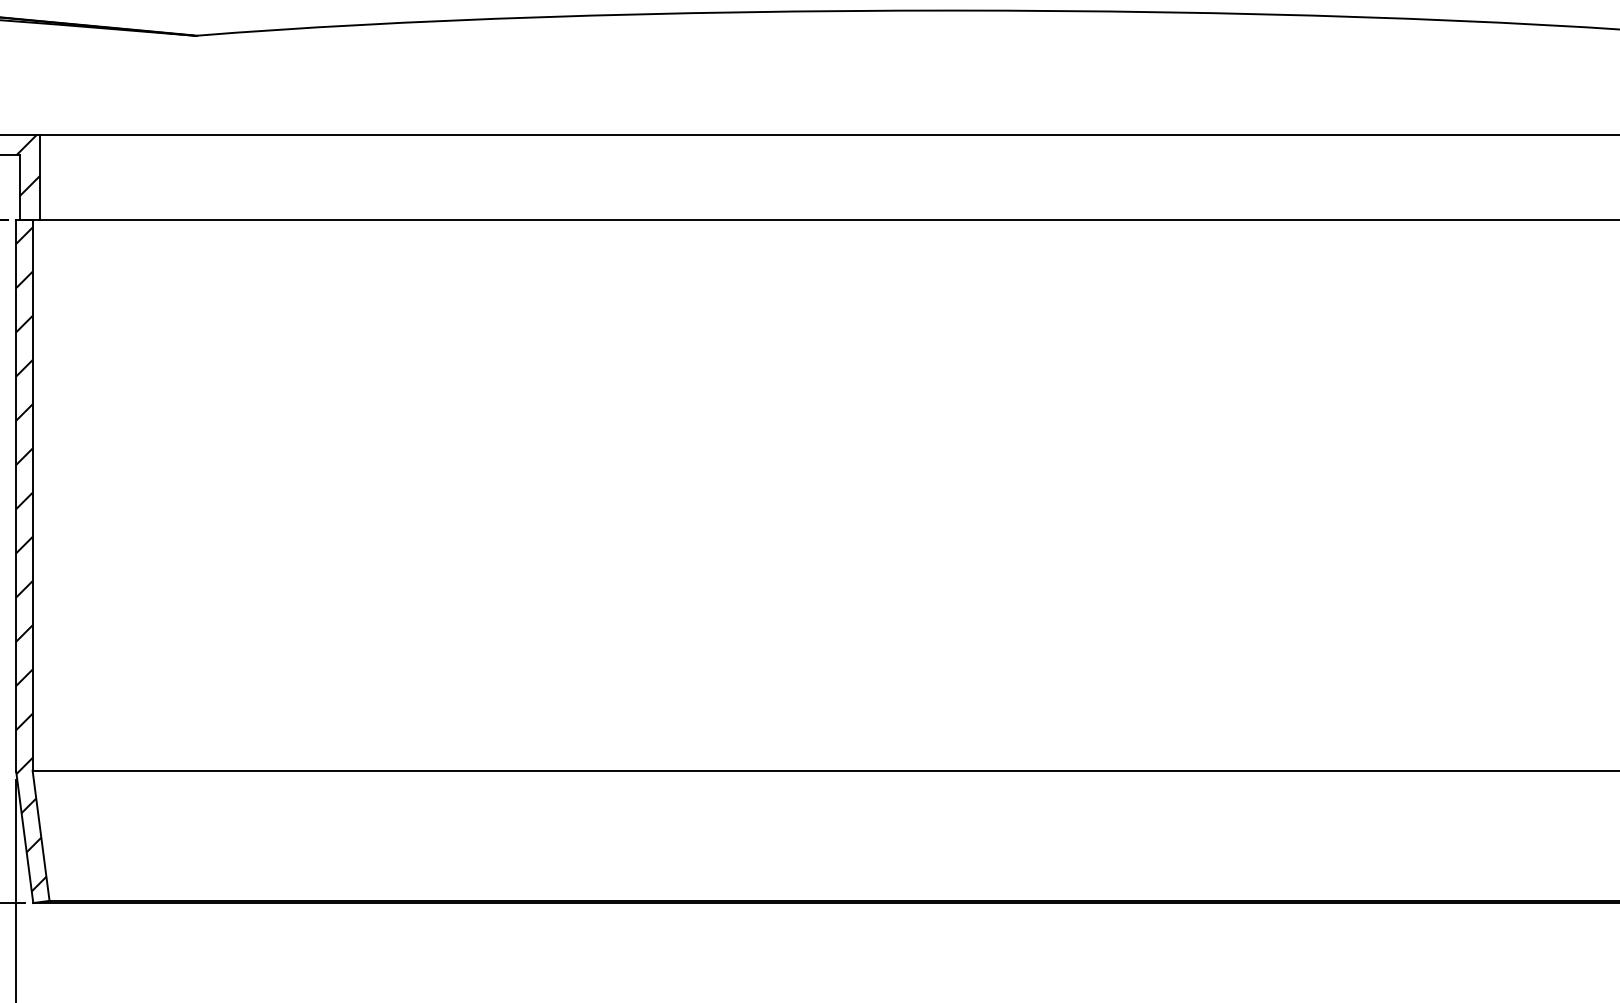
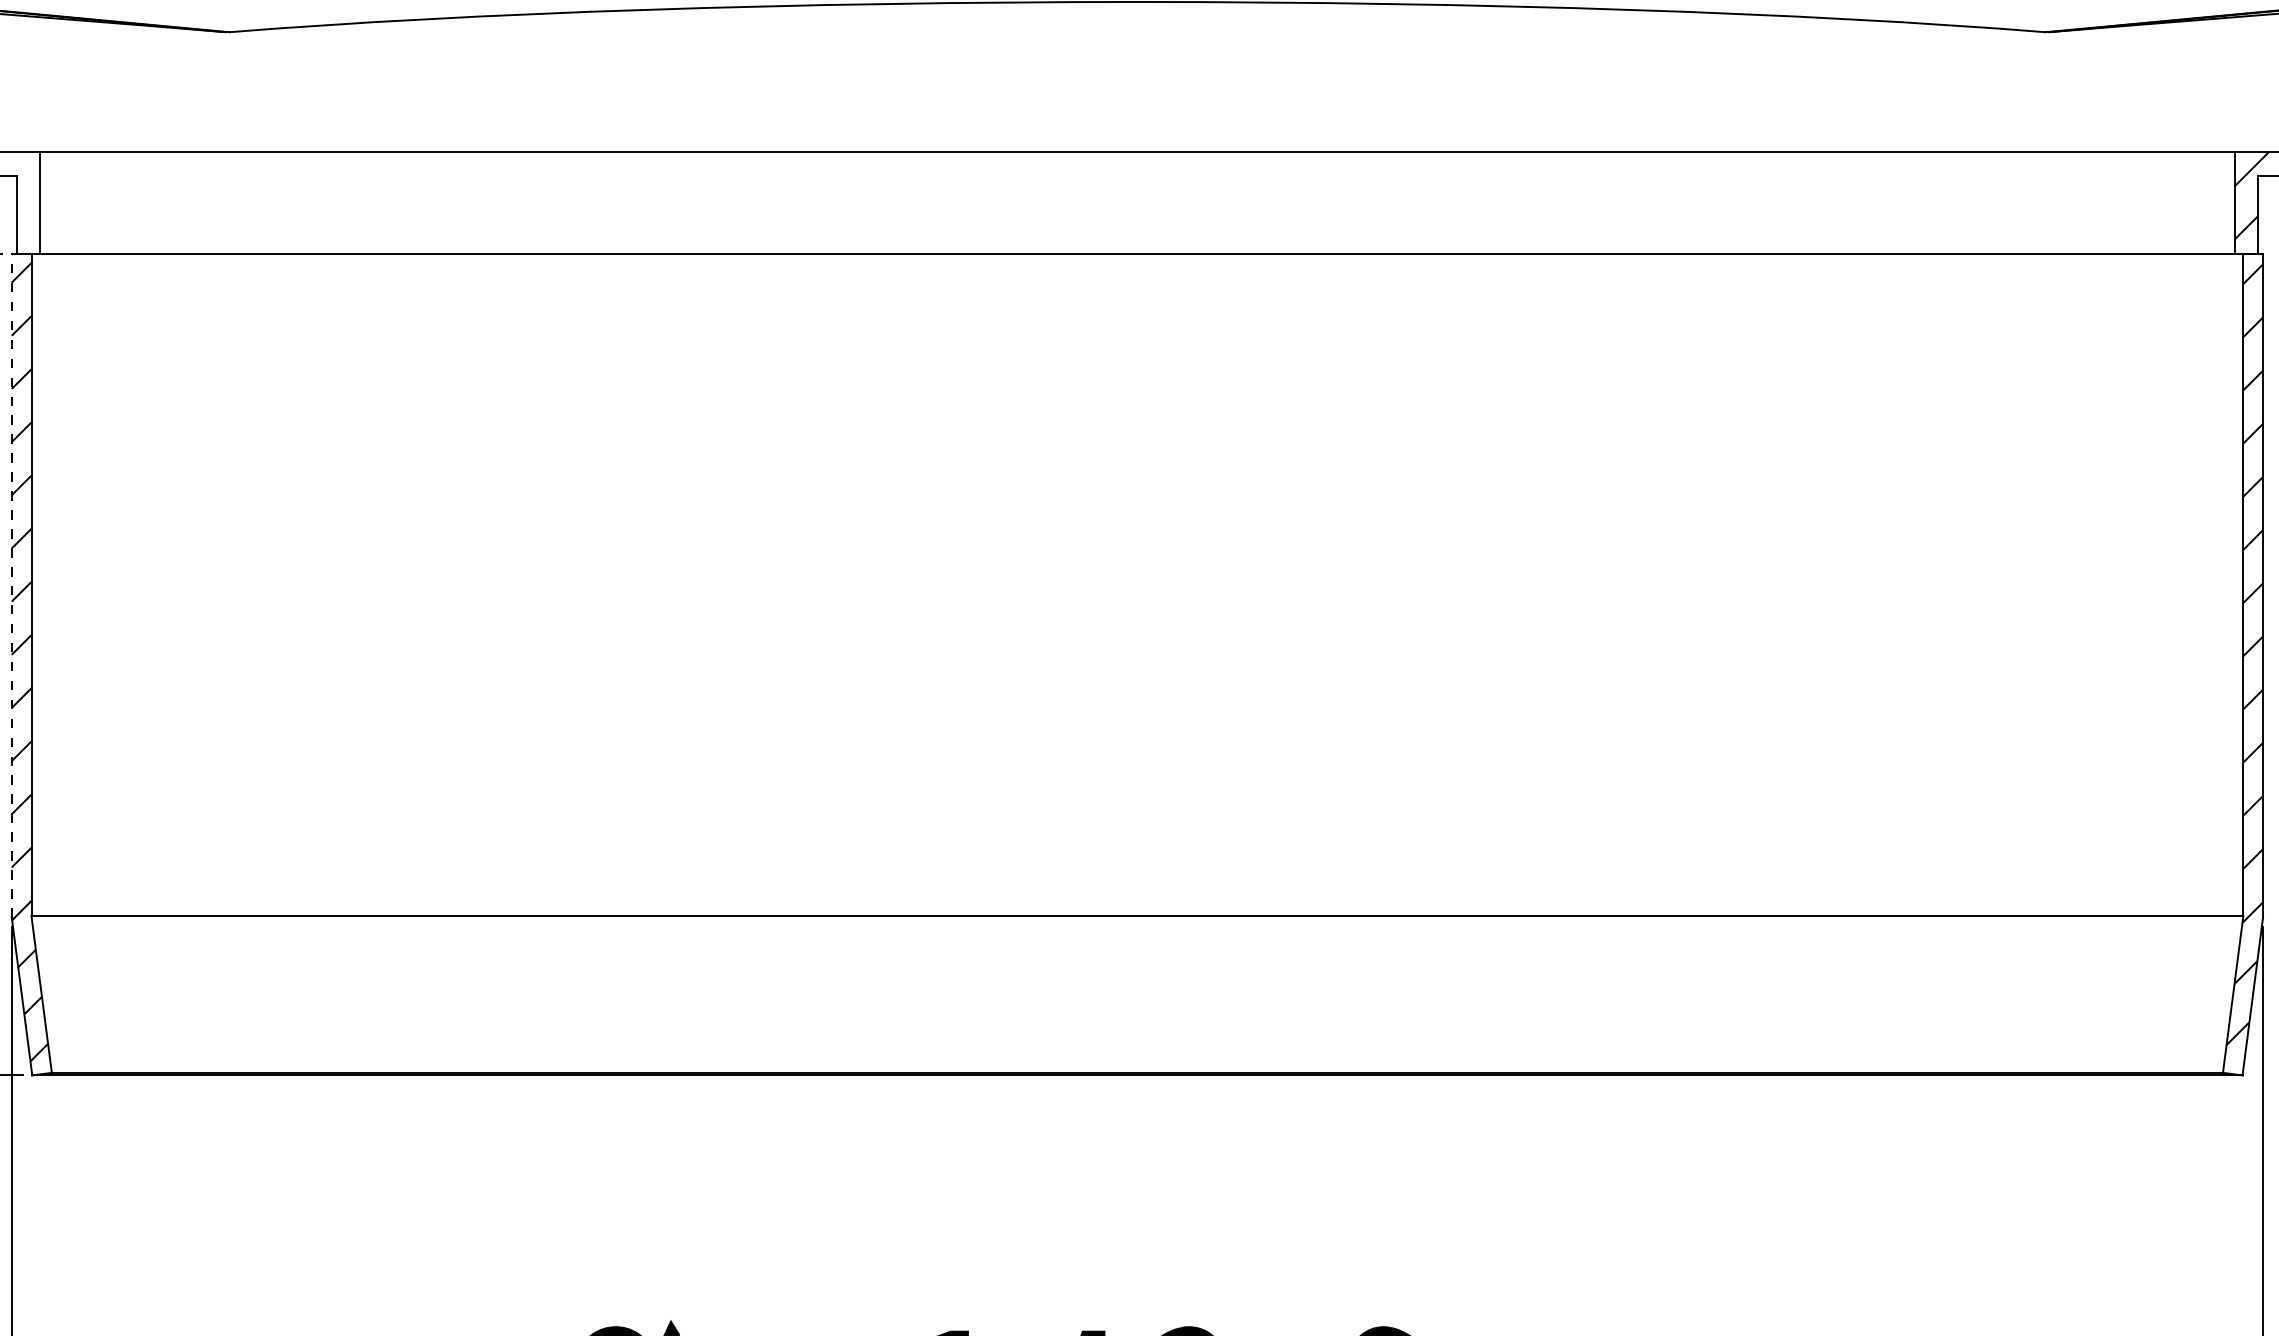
hatch: (28, 177) -> (26, 202), removed
line: (16, 496) -> (11, 586), solid -> dashed

